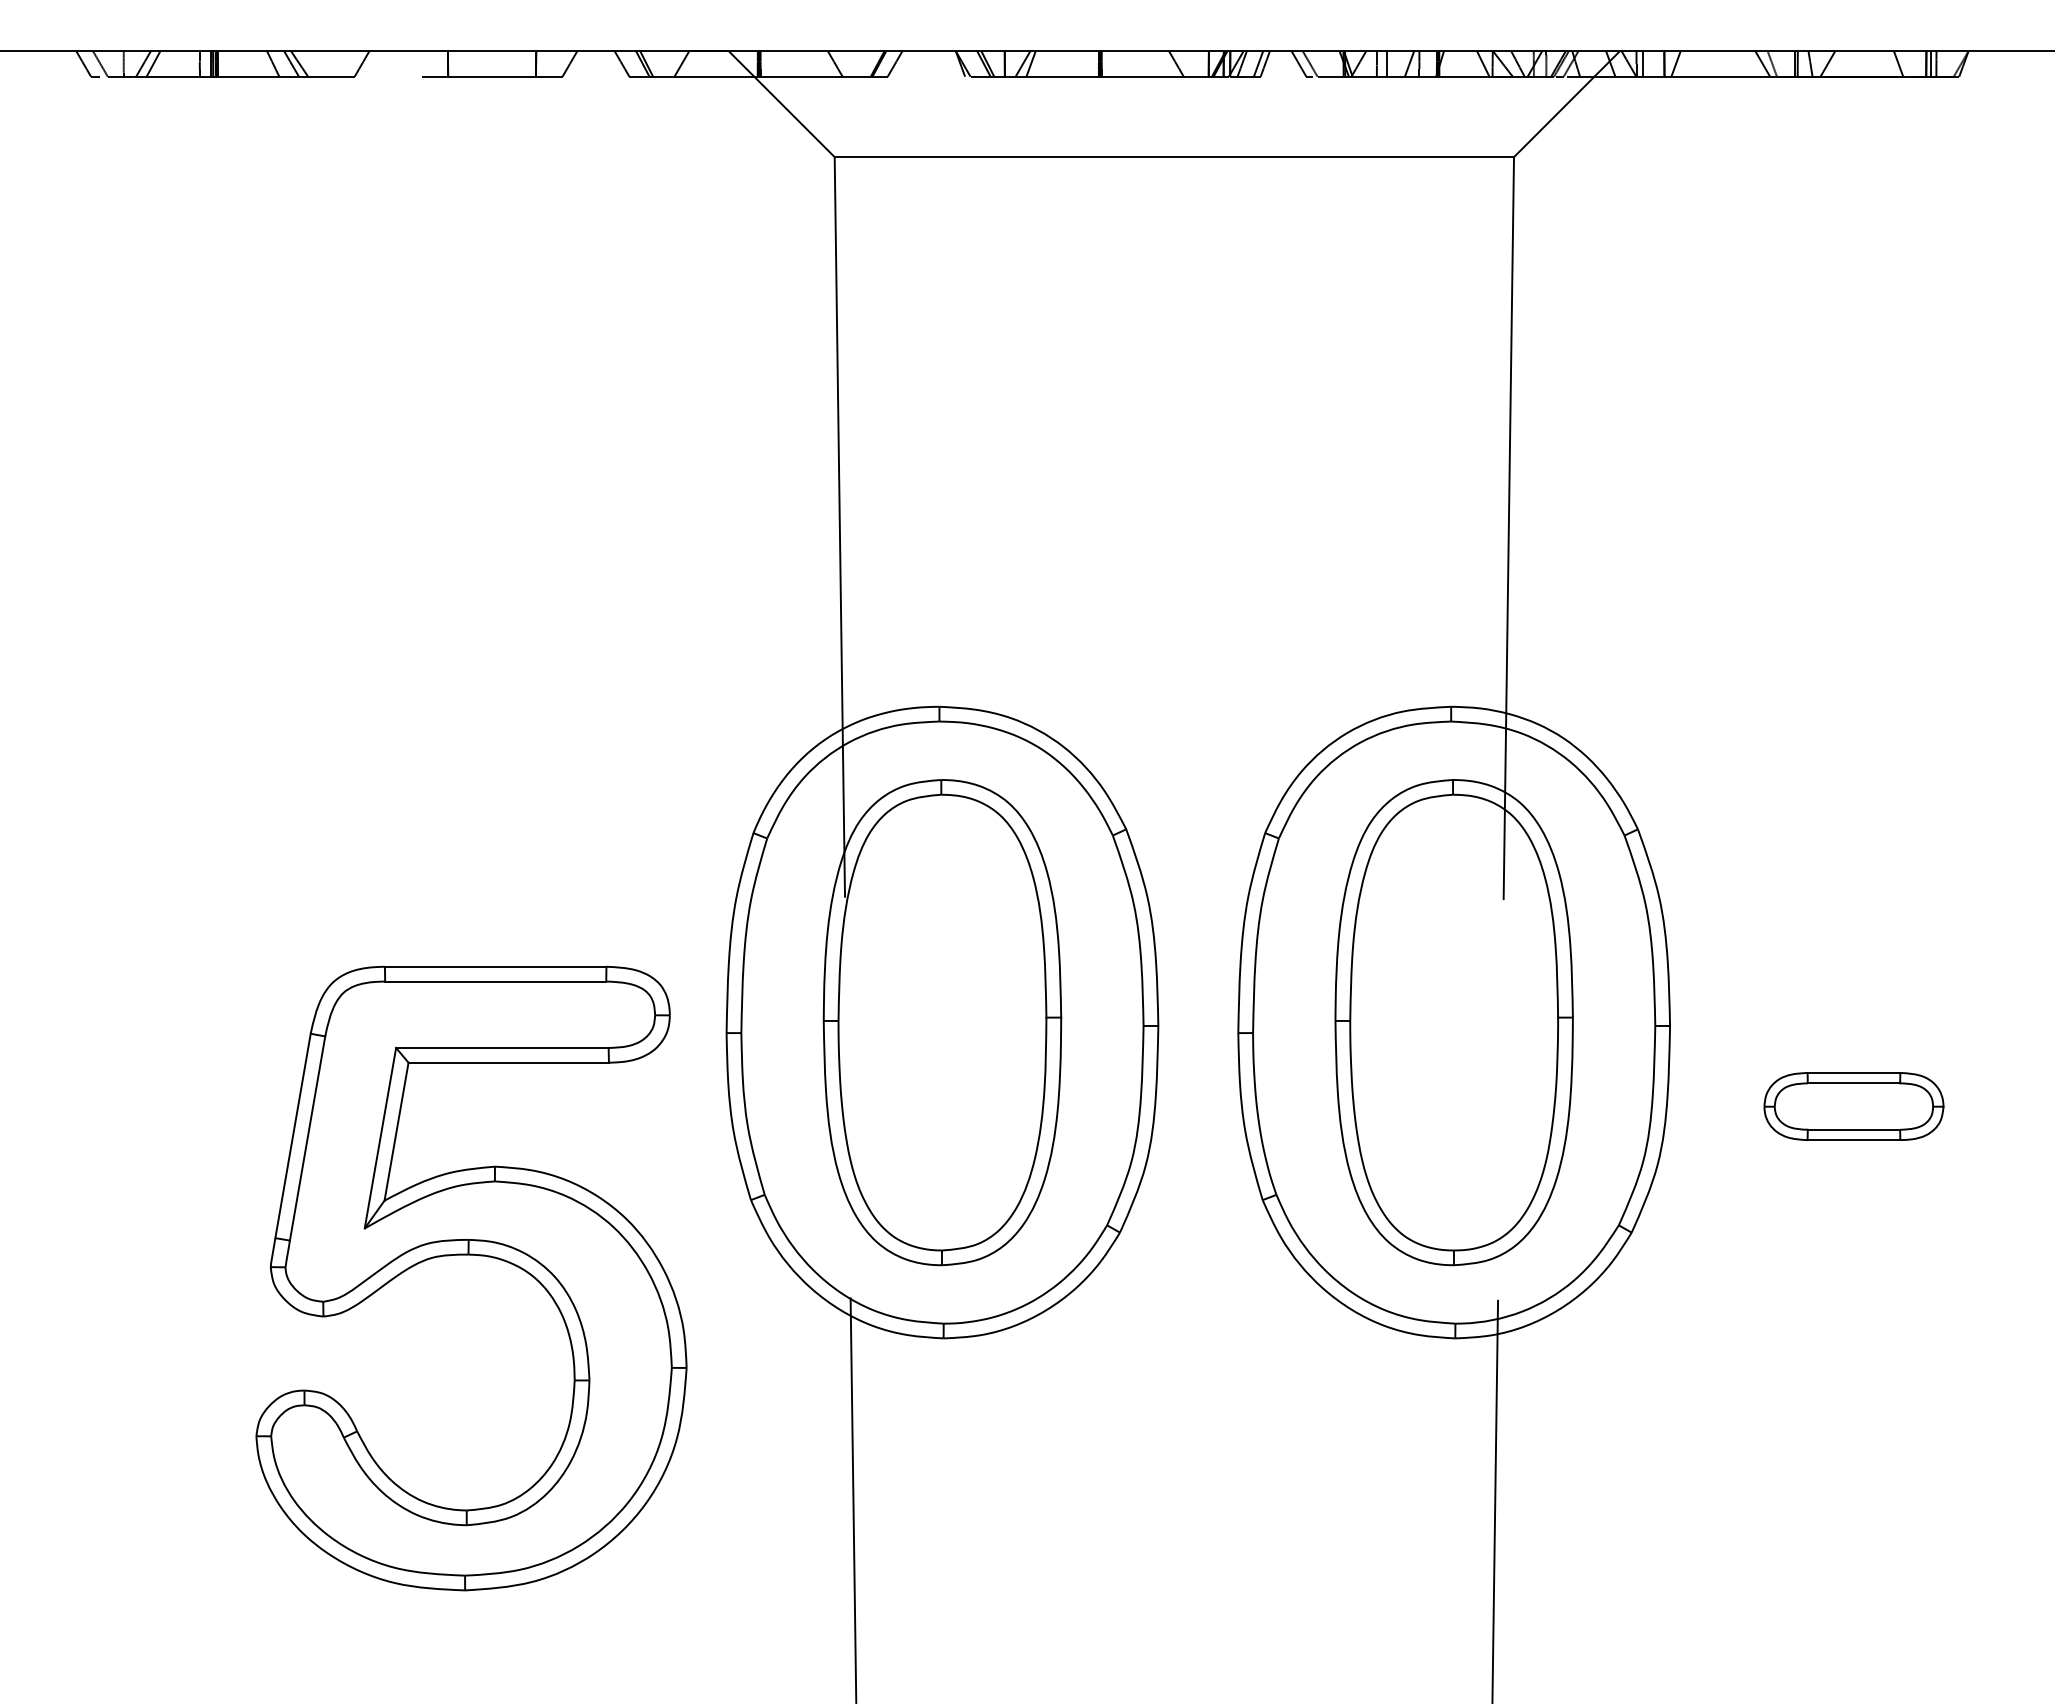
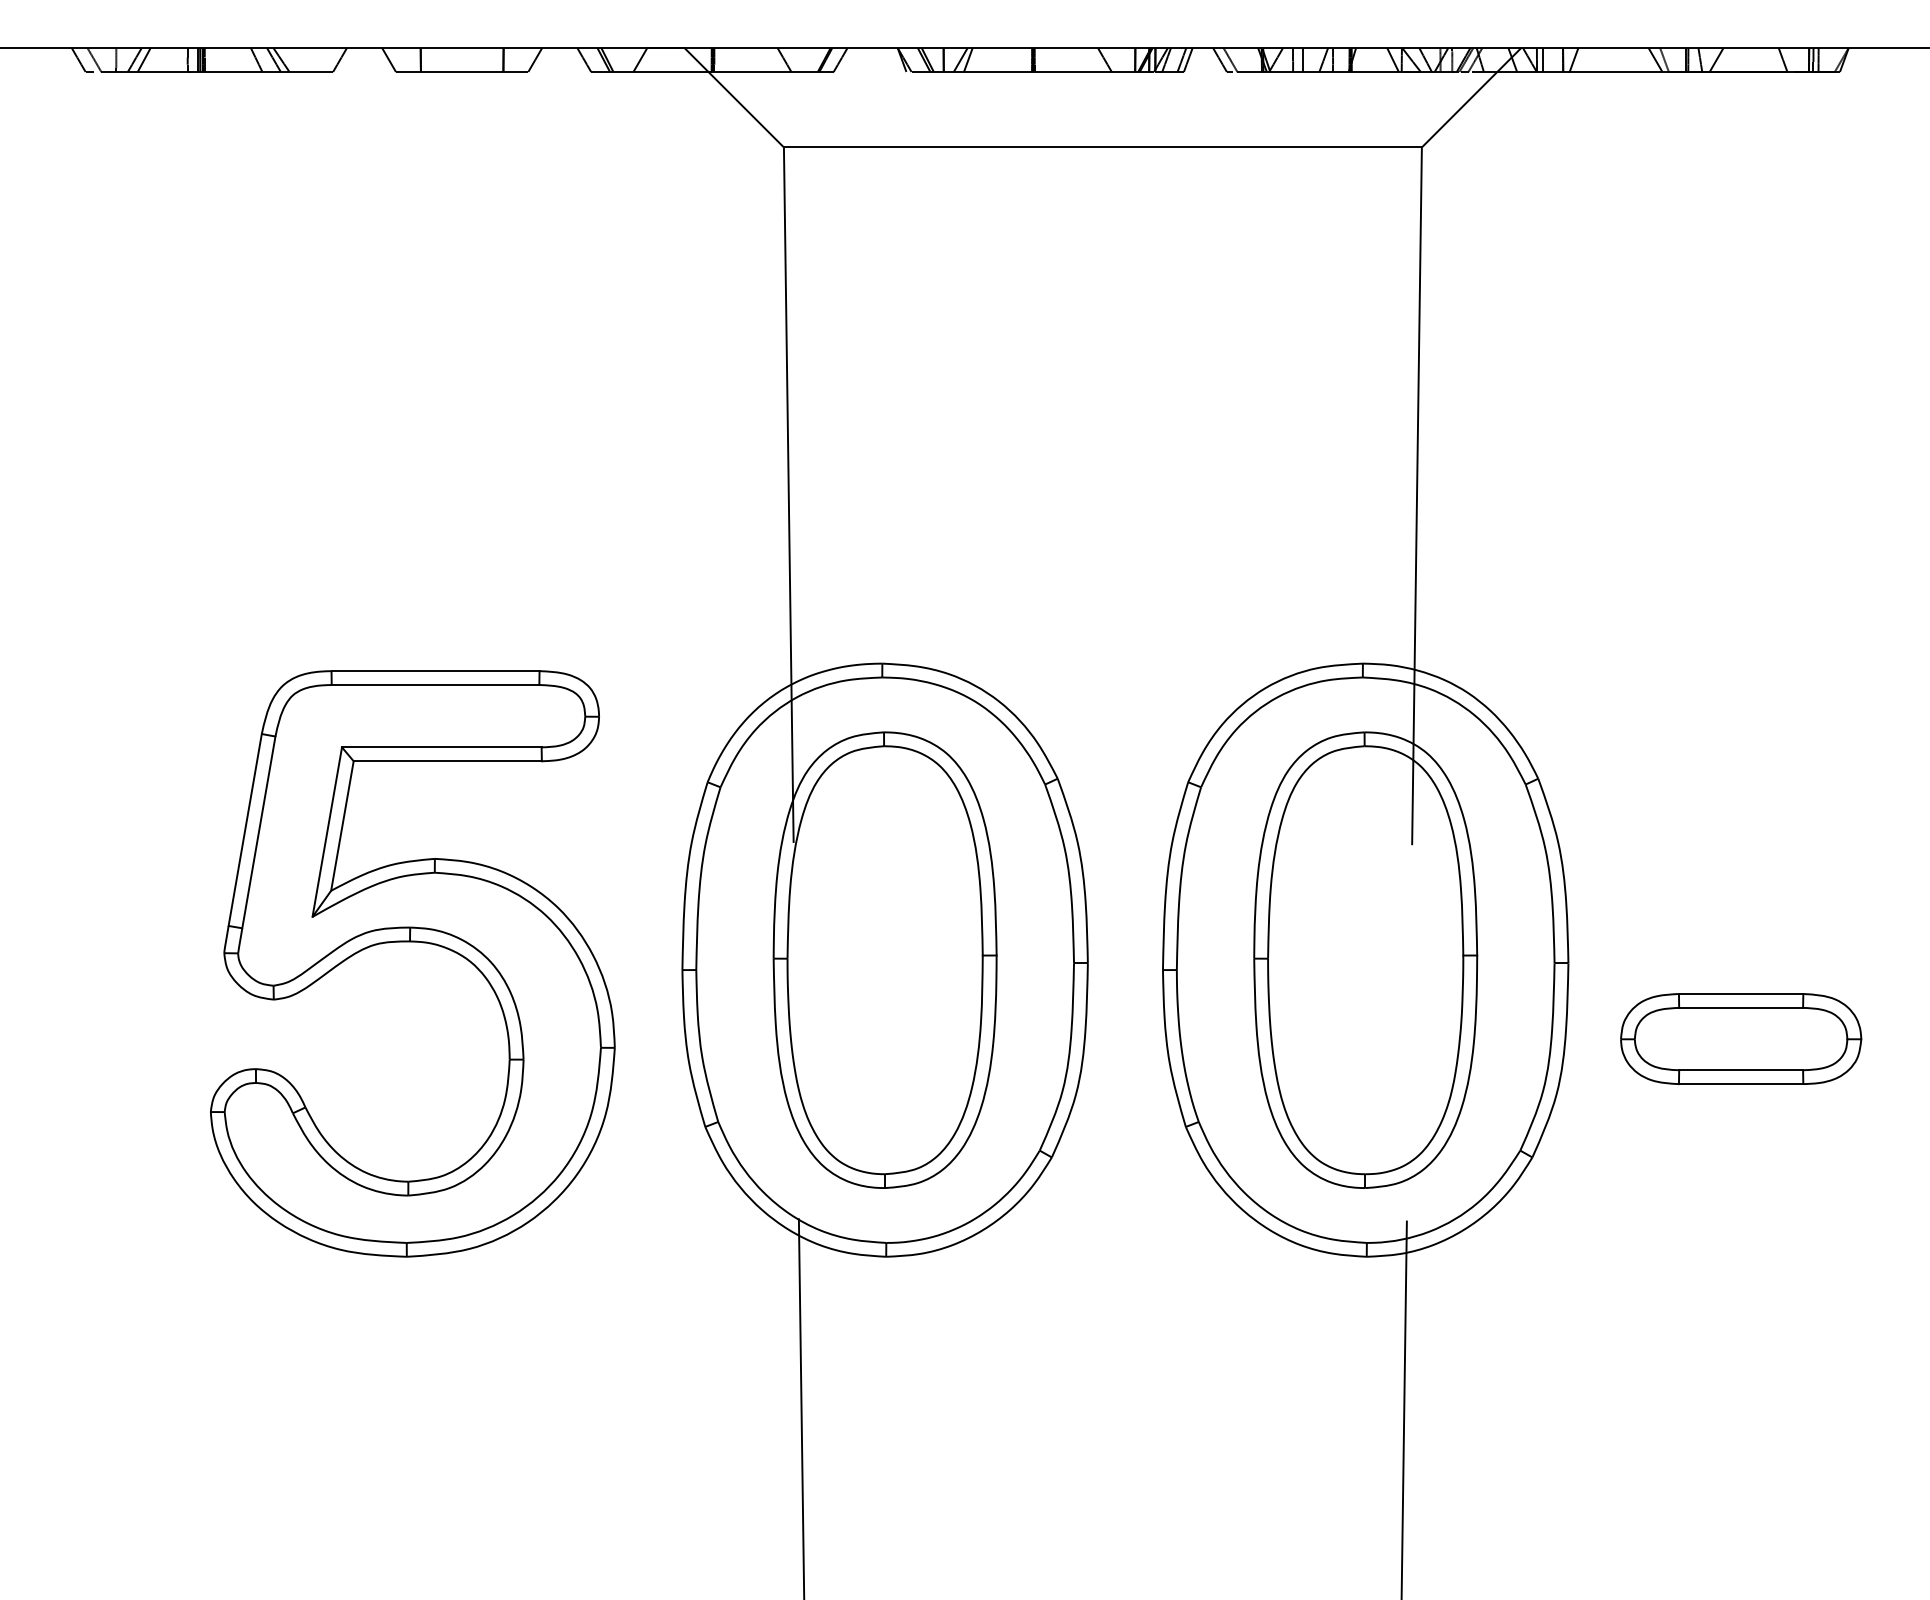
line: (413, 63) -> (388, 59), added
part: (1853, 1106) -> (1740, 1039), size x1.43
part: (471, 1255) -> (412, 942), moved

